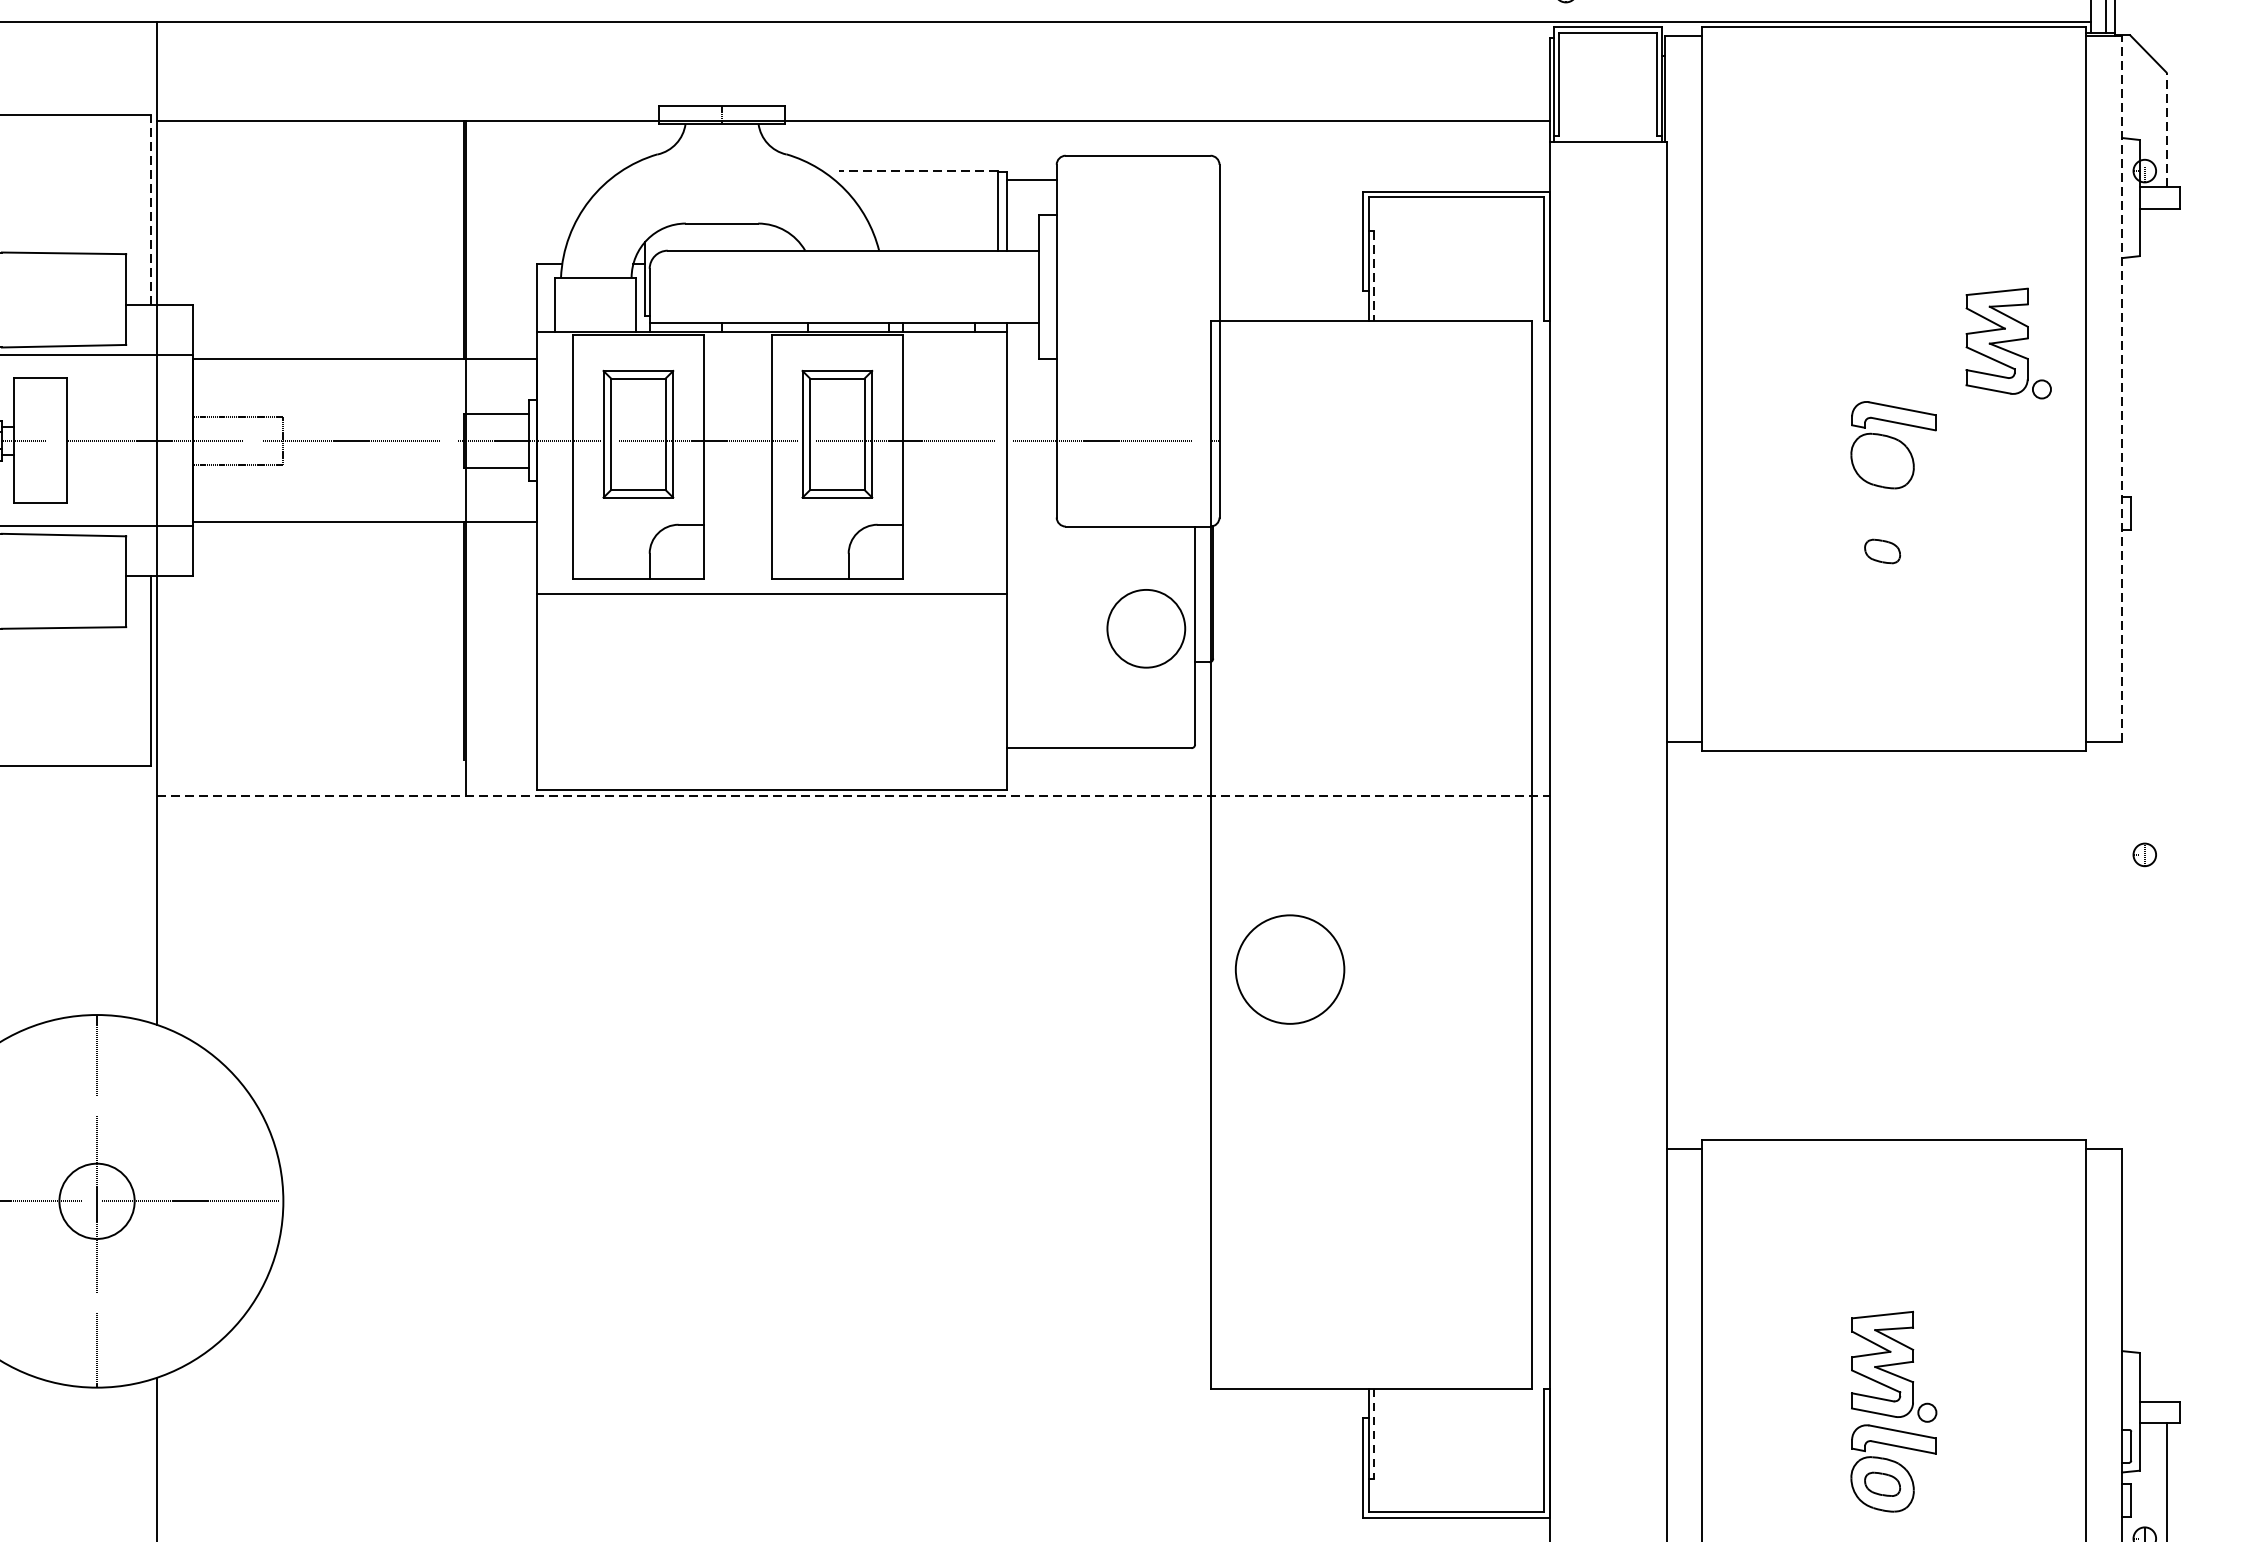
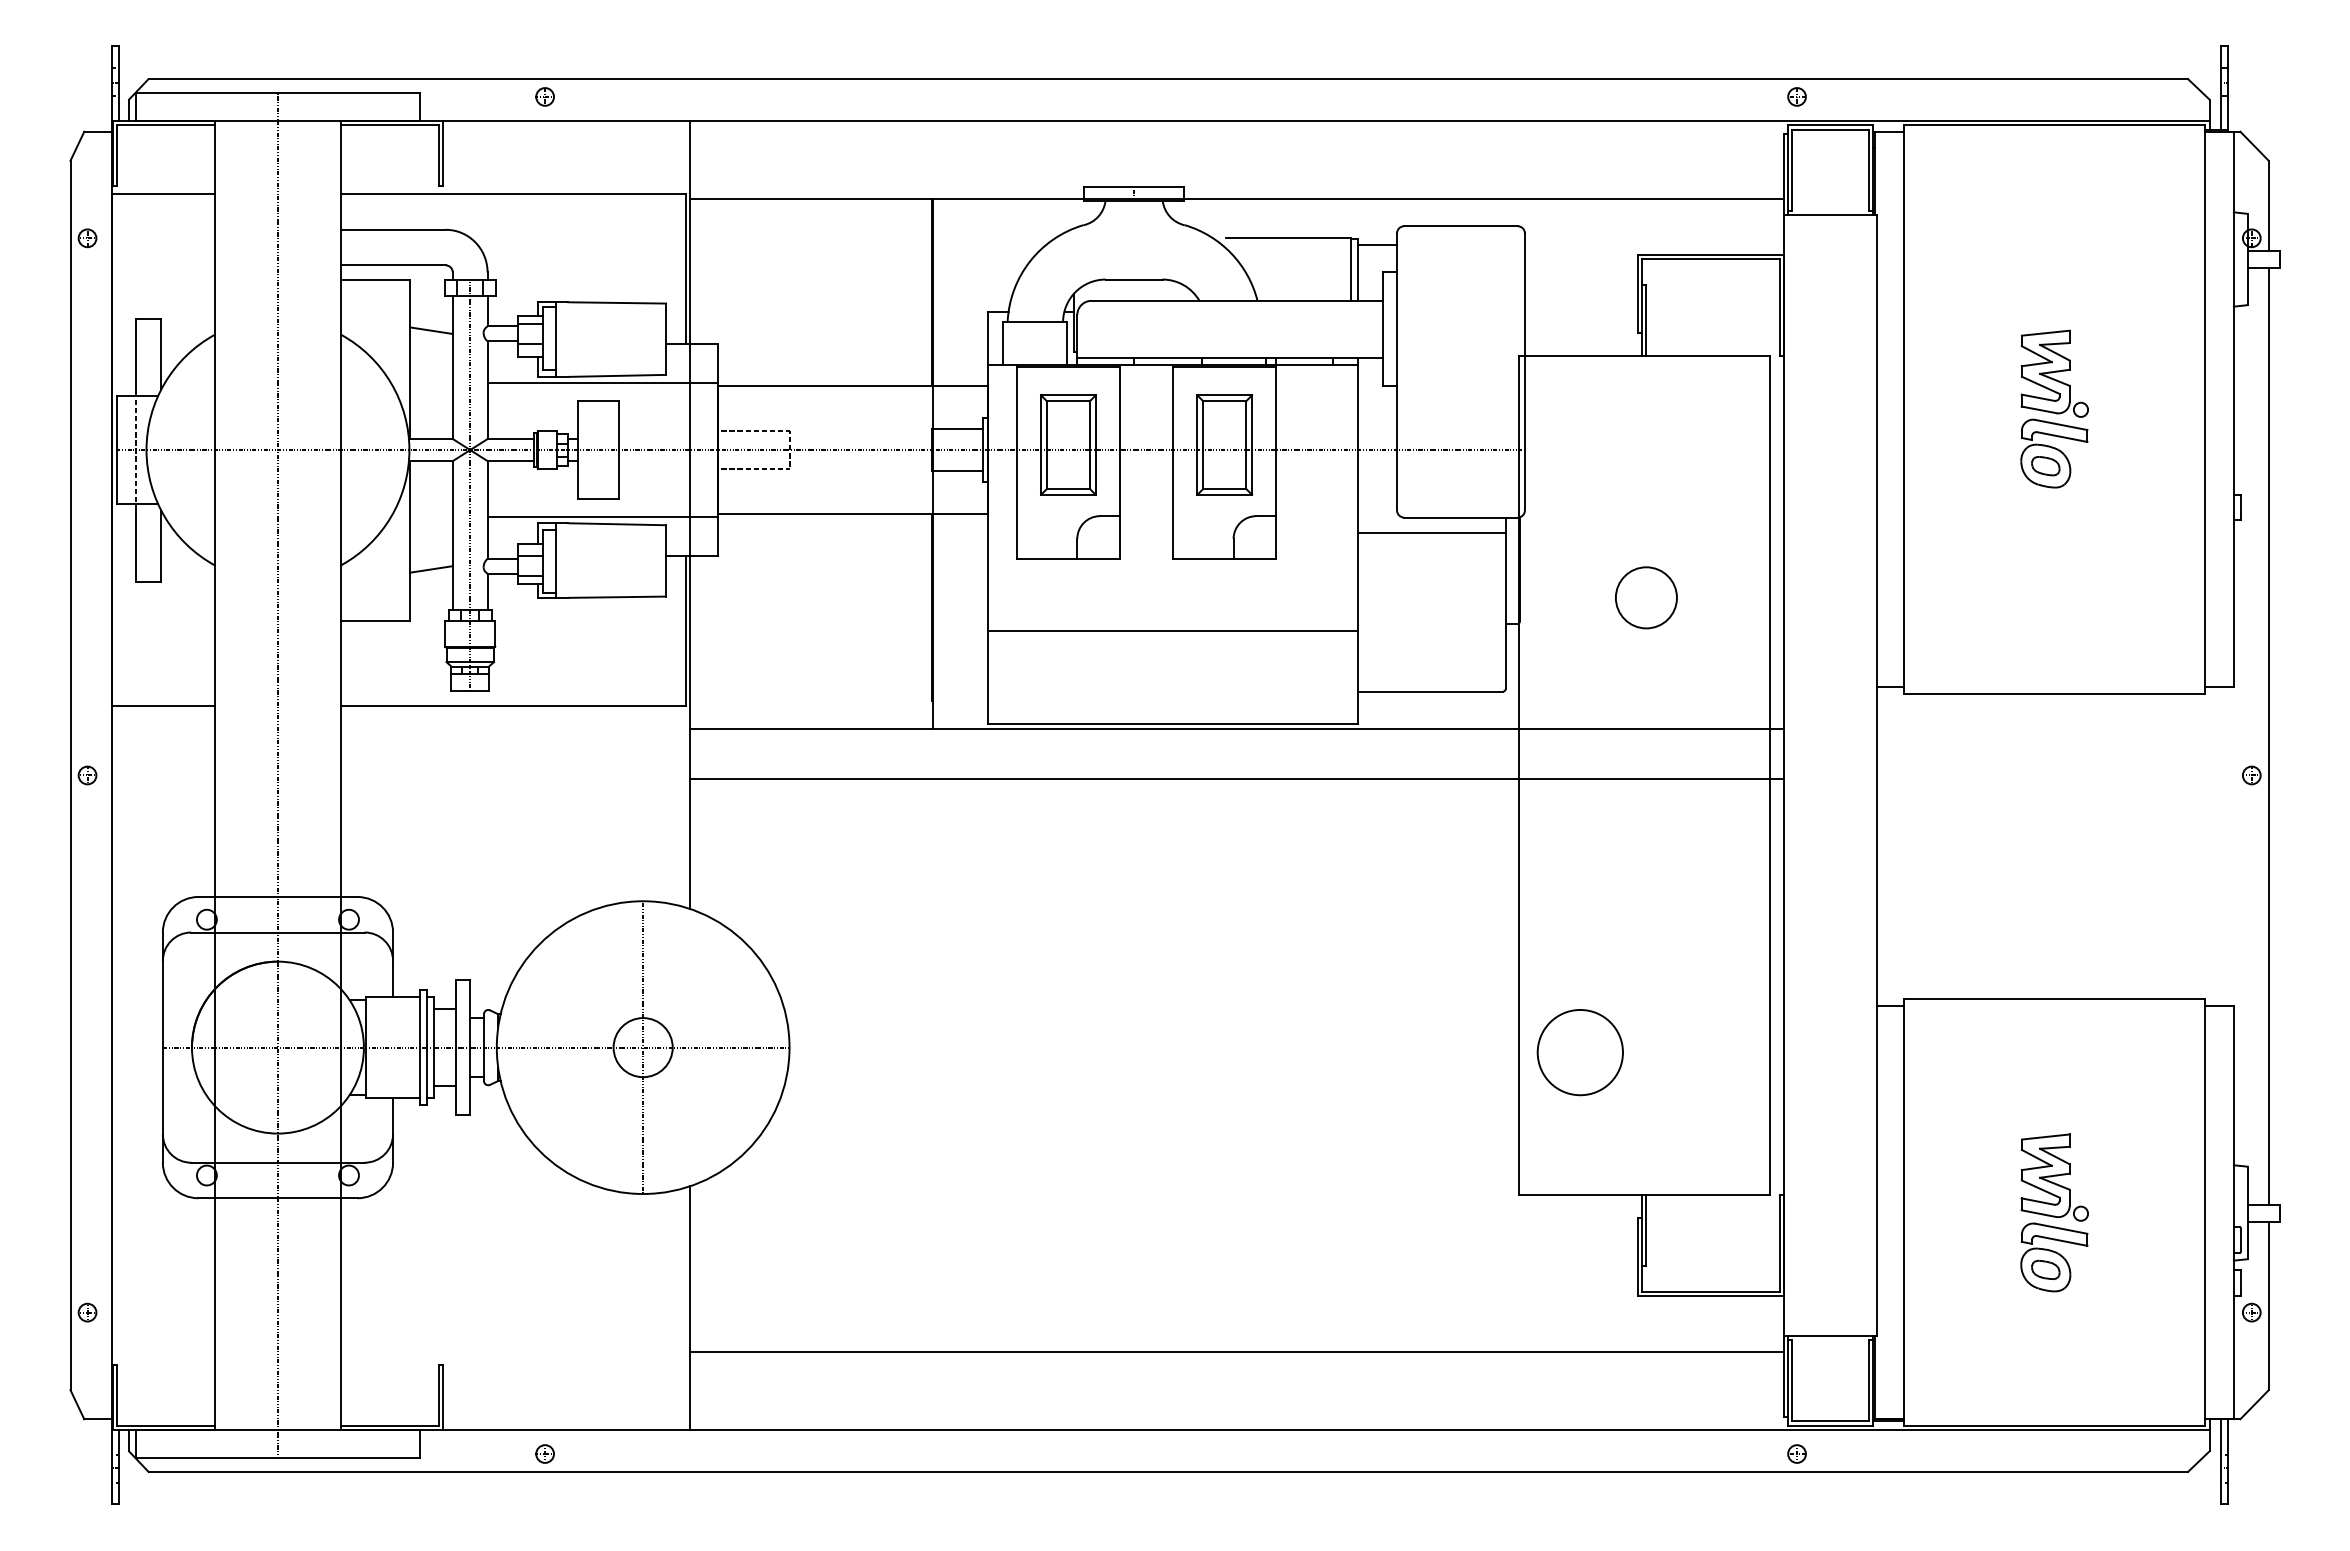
line: (2166, 129) -> (2268, 205), dashed -> solid
line: (918, 171) -> (1288, 238), dashed -> solid
line: (150, 210) -> (685, 269), dashed -> solid
line: (1374, 275) -> (1646, 320), dashed -> solid
part: (2008, 343) -> (2054, 373), moved
line: (2121, 388) -> (2233, 409), dashed -> solid
line: (1100, 546) -> (1431, 533), added
part: (1882, 551) -> (2045, 466), moved
line: (770, 593) -> (1172, 630), moved
circle: (1146, 628) -> (1646, 597), moved
line: (853, 796) -> (1237, 729), dashed -> solid
line: (2166, 805) -> (2268, 736), added
line: (853, 860) -> (1237, 779), added
circle: (1289, 969) -> (1579, 1052), moved
line: (1374, 1434) -> (1646, 1230), dashed -> solid

